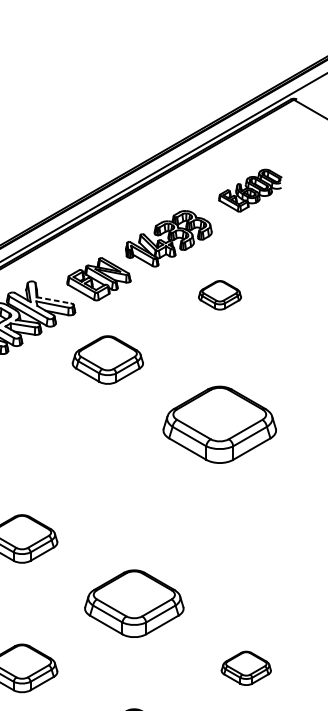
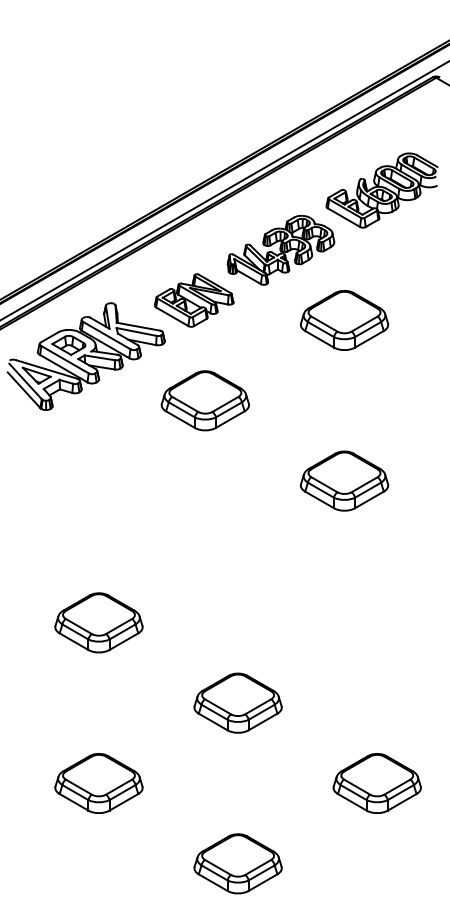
part: (249, 190) -> (381, 190), size x1.43
part: (220, 295) -> (344, 320), size x1.67
line: (54, 300) -> (138, 326), dashed -> solid
part: (220, 424) -> (344, 480), size x0.62
part: (133, 603) -> (237, 702), size x0.71
part: (245, 668) -> (376, 783), size x1.43

